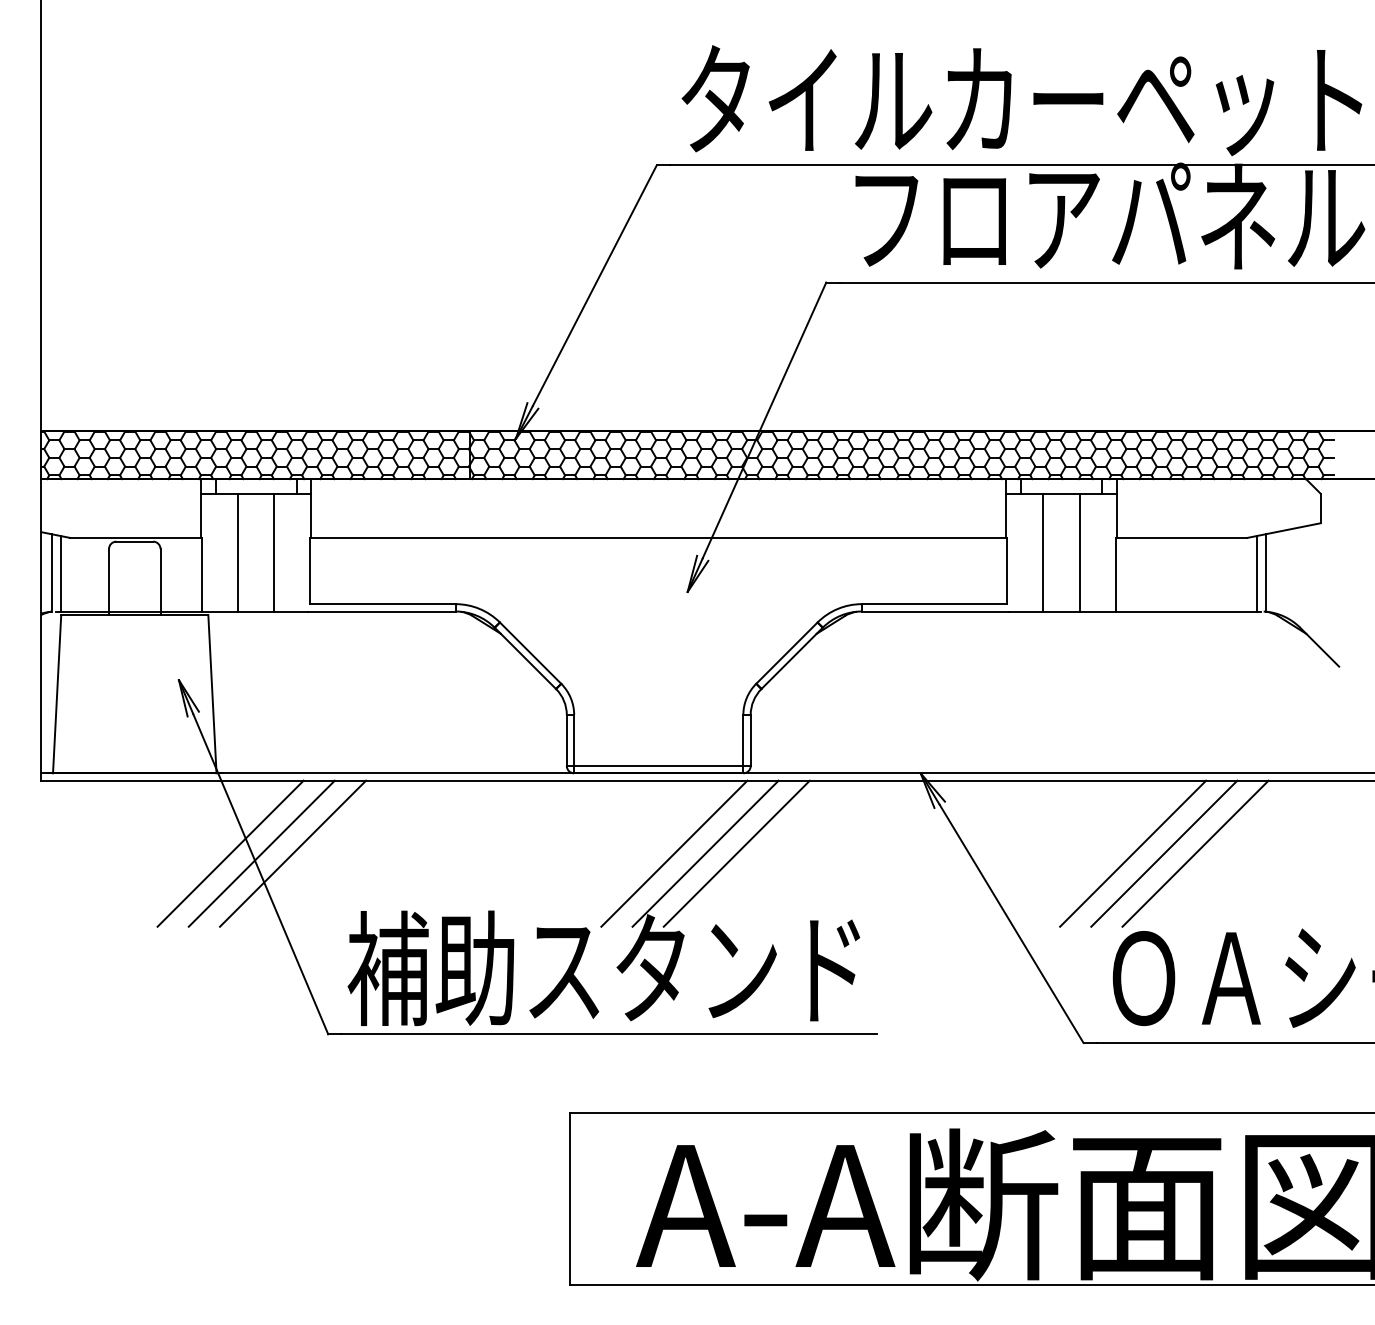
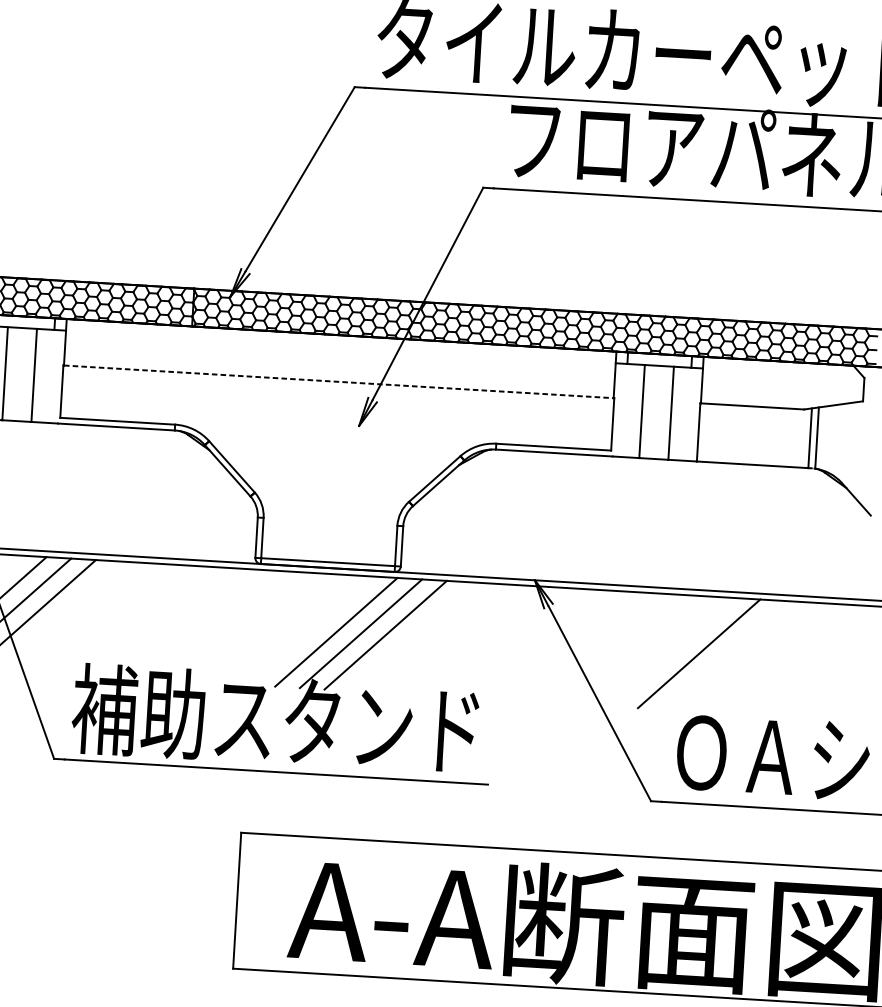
line: (658, 537) -> (338, 381), solid -> dashed
line: (1164, 853) -> (723, 655), removed
line: (1195, 853) -> (748, 656), removed

